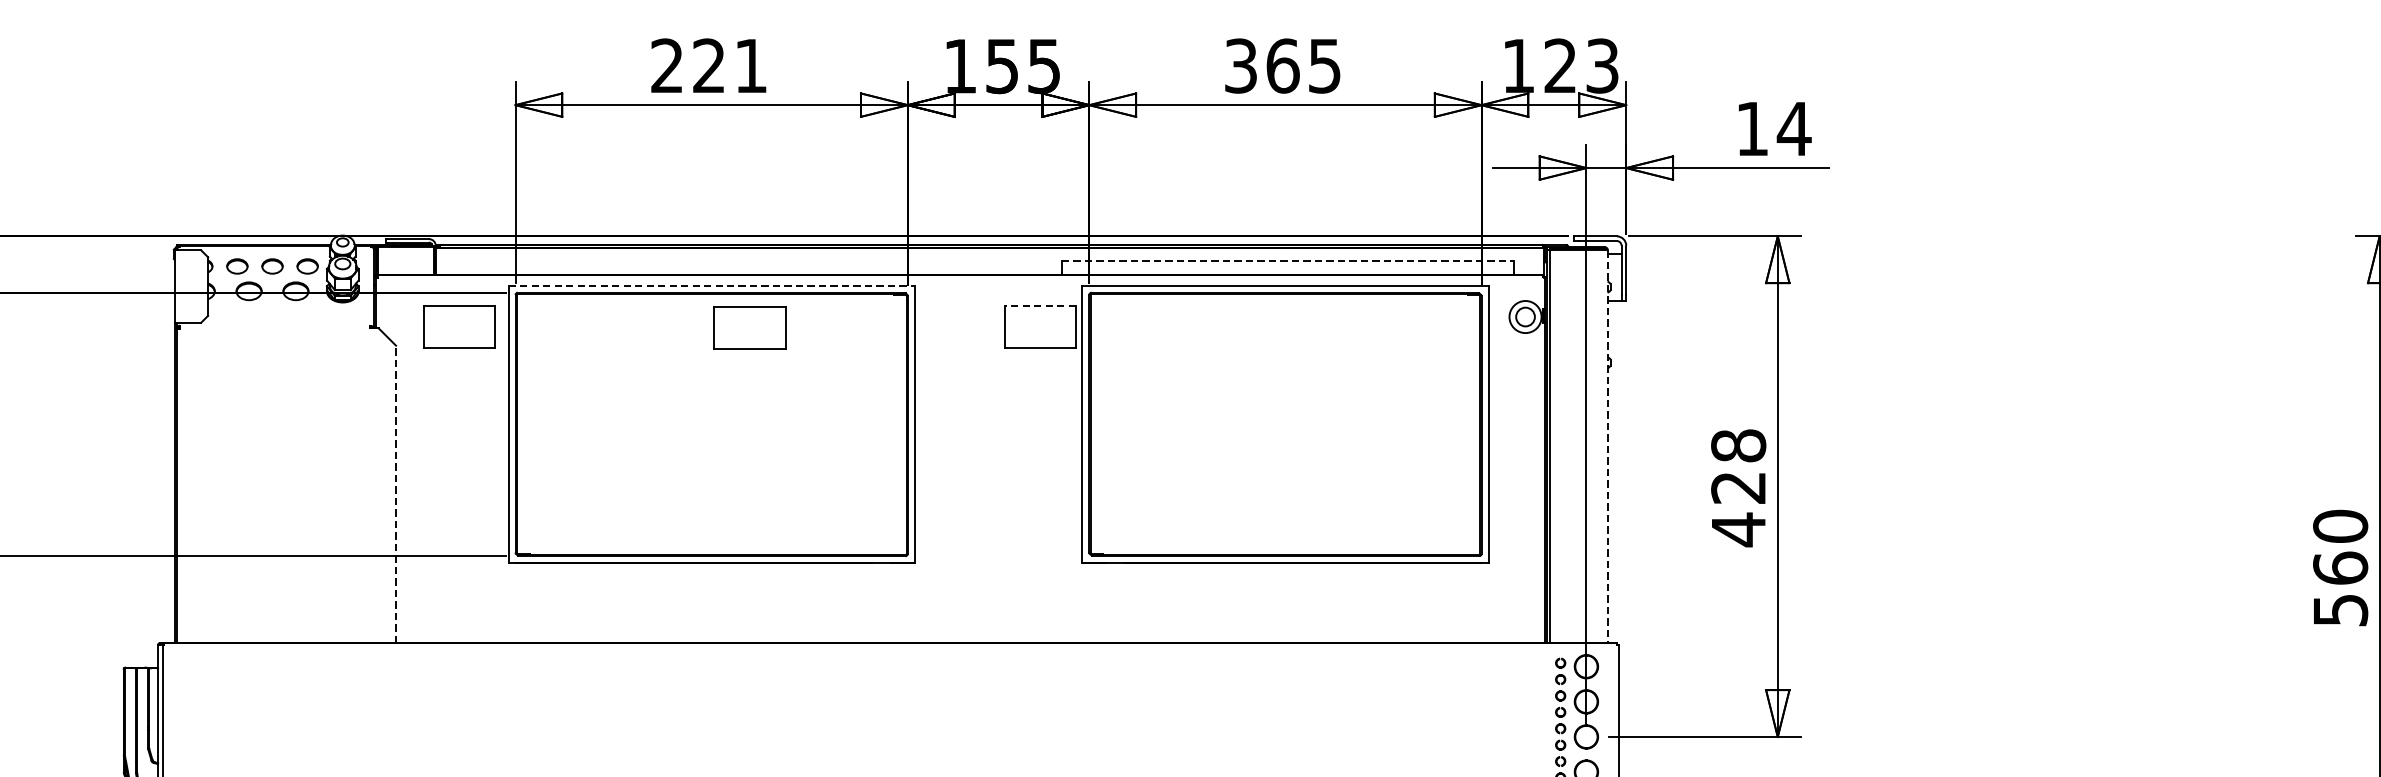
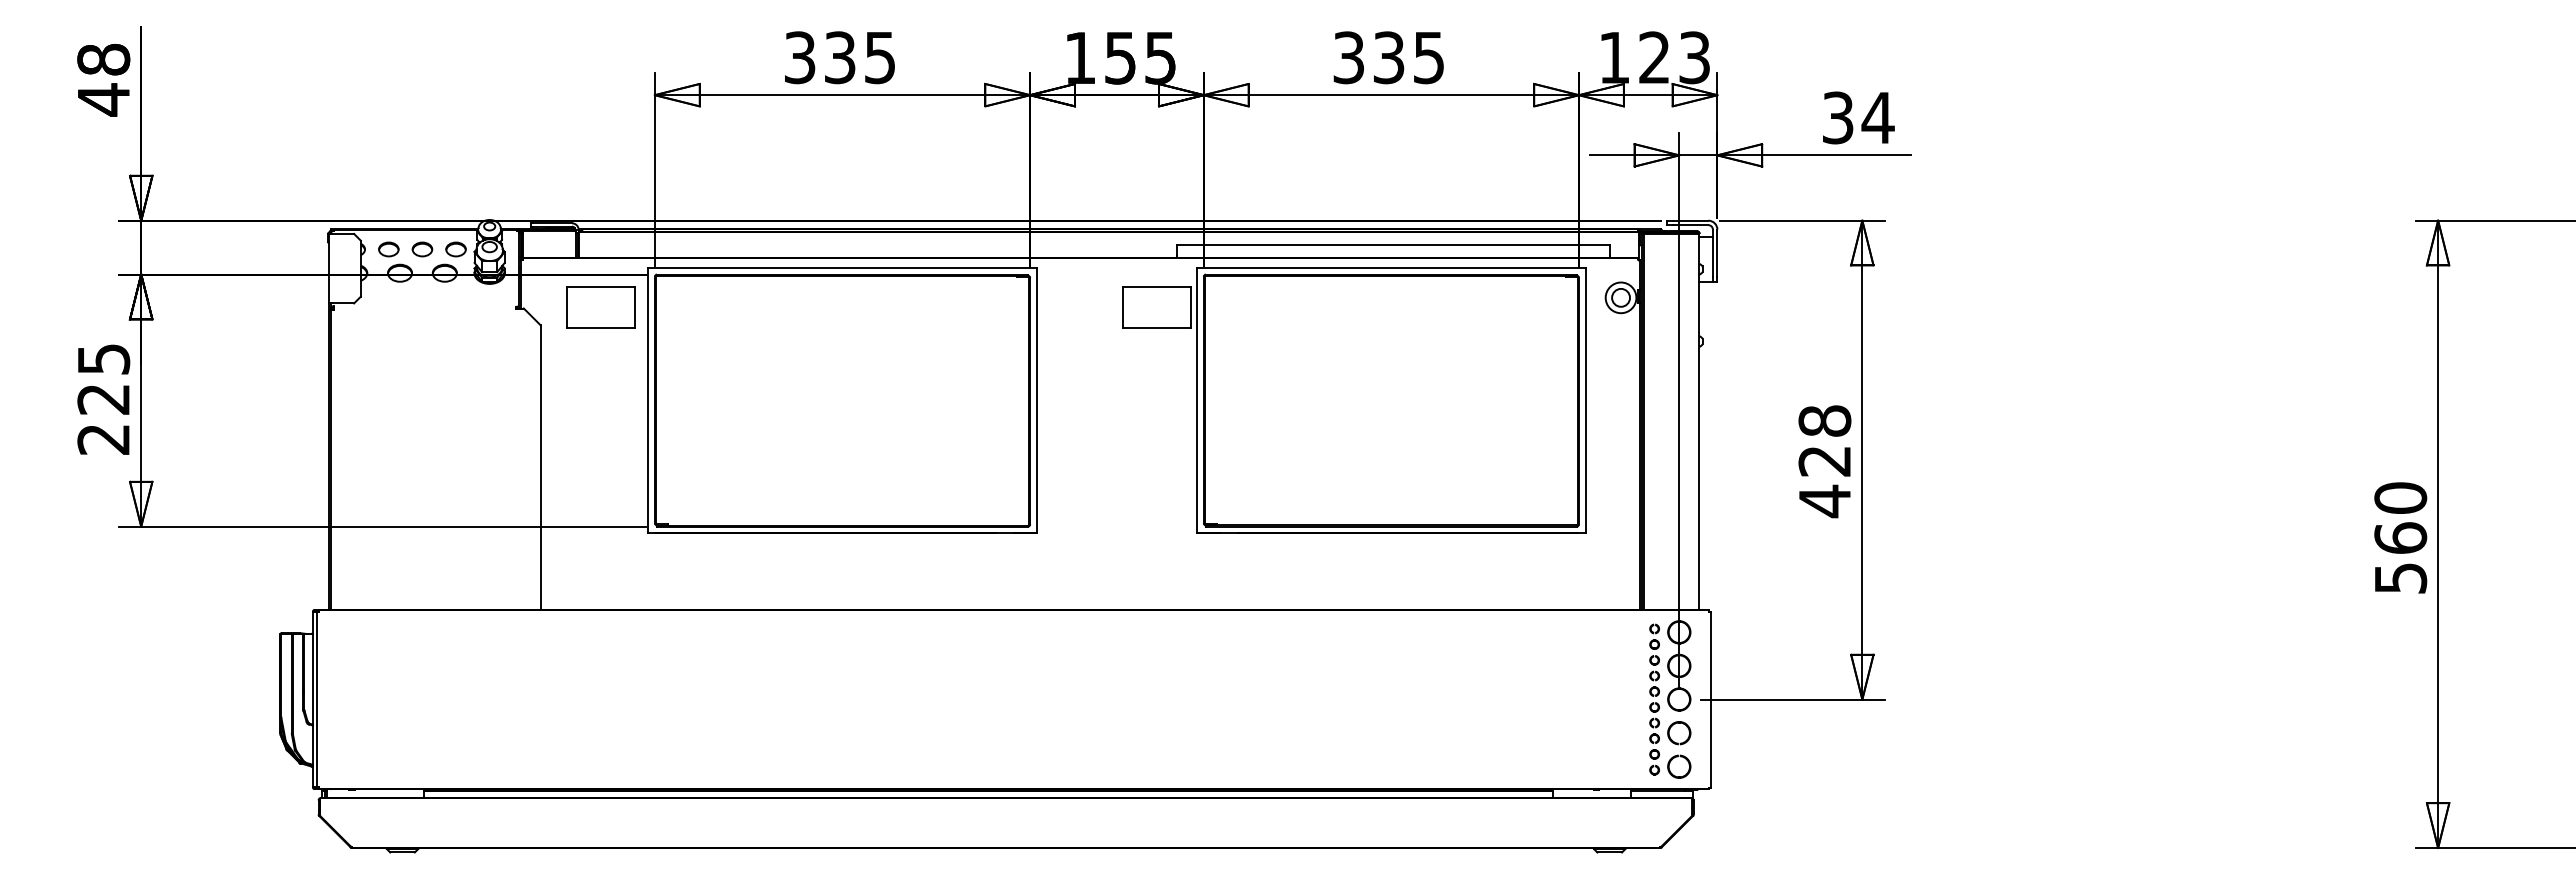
text: (708, 65) -> (839, 57), 221 -> 335
text: (1283, 65) -> (1389, 57), 365 -> 335
text: (1752, 128) -> (1838, 117), 14 -> 34
line: (1288, 261) -> (1394, 244), dashed -> solid
line: (712, 285) -> (843, 267), dashed -> solid
line: (1039, 306) -> (1156, 287), dashed -> solid
part: (749, 328) -> (878, 308), removed
line: (1607, 446) -> (1699, 421), dashed -> solid
line: (395, 494) -> (540, 467), dashed -> solid

